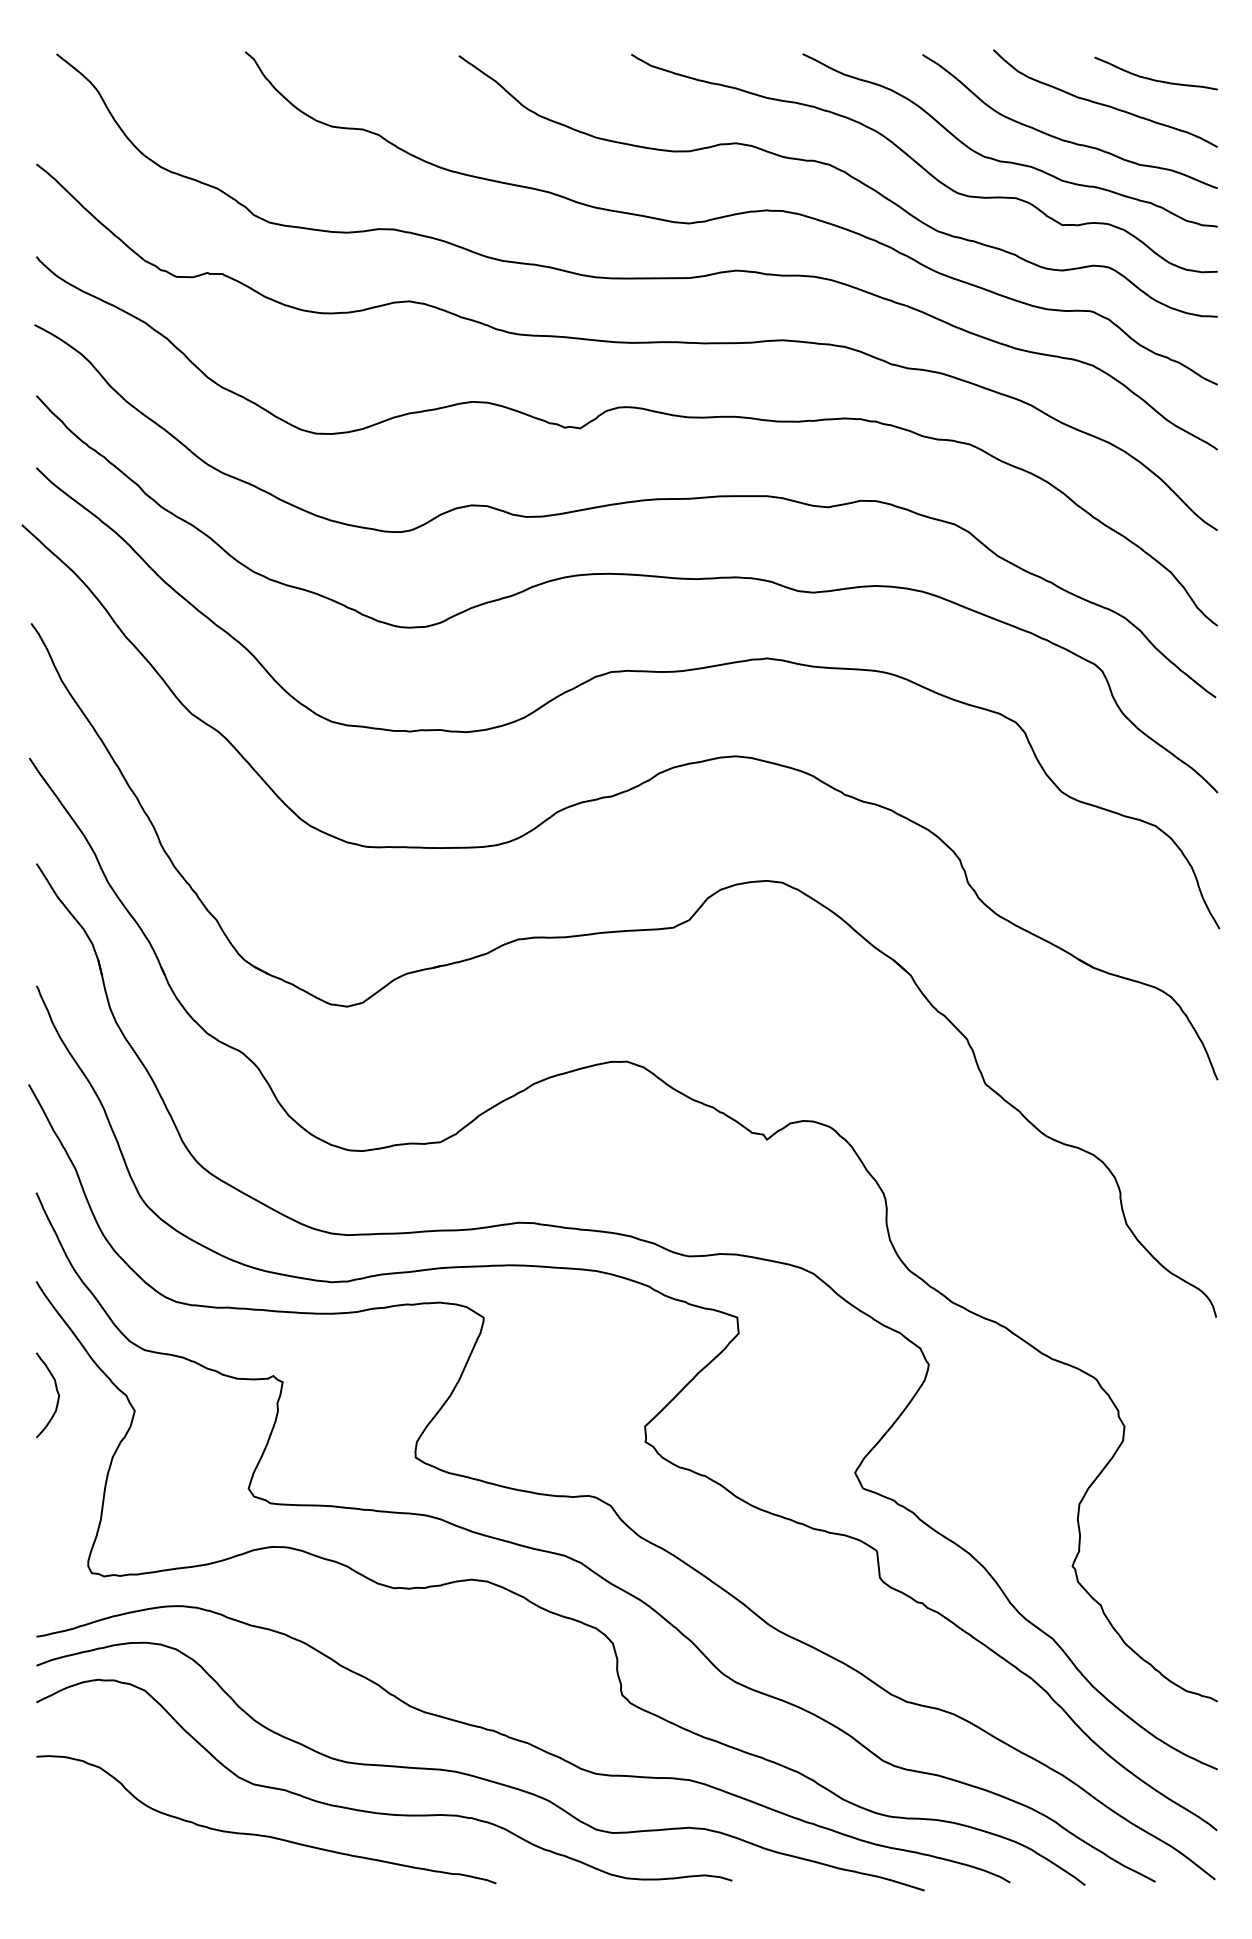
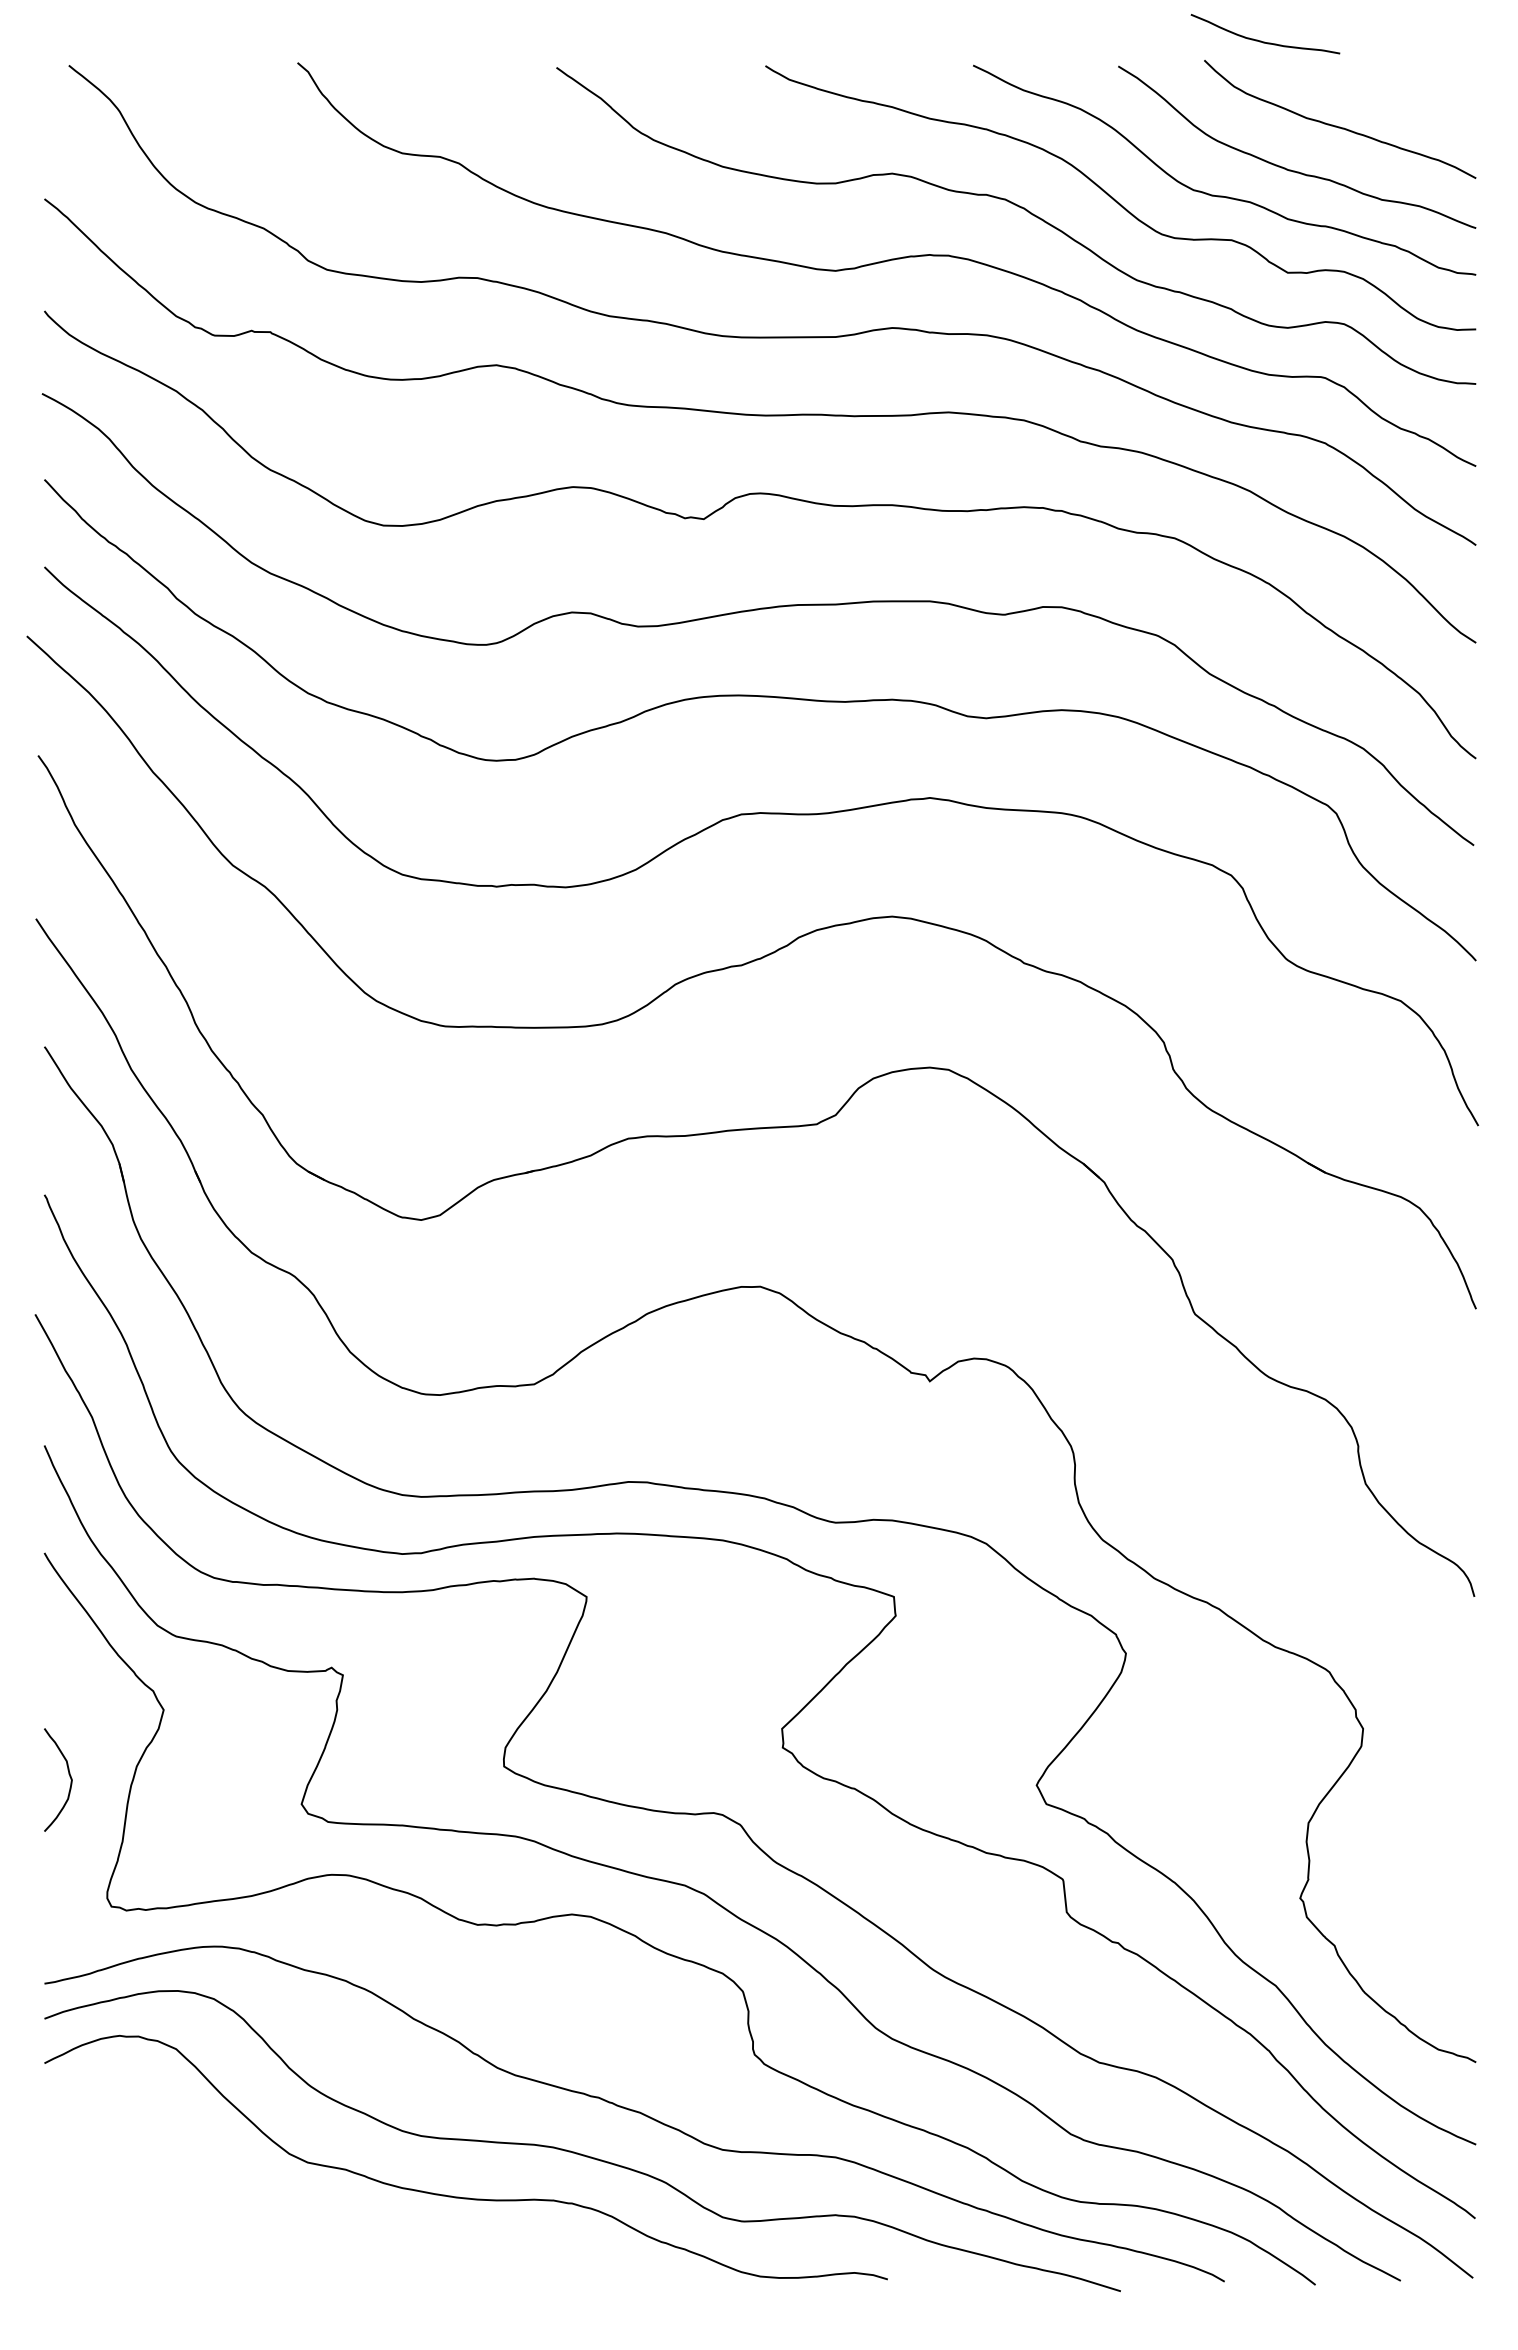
curve: (1155, 79) -> (1264, 41), moved
curve: (56, 1390) -> (68, 1774), moved
curve: (261, 1834) -> (317, 2223), removed

